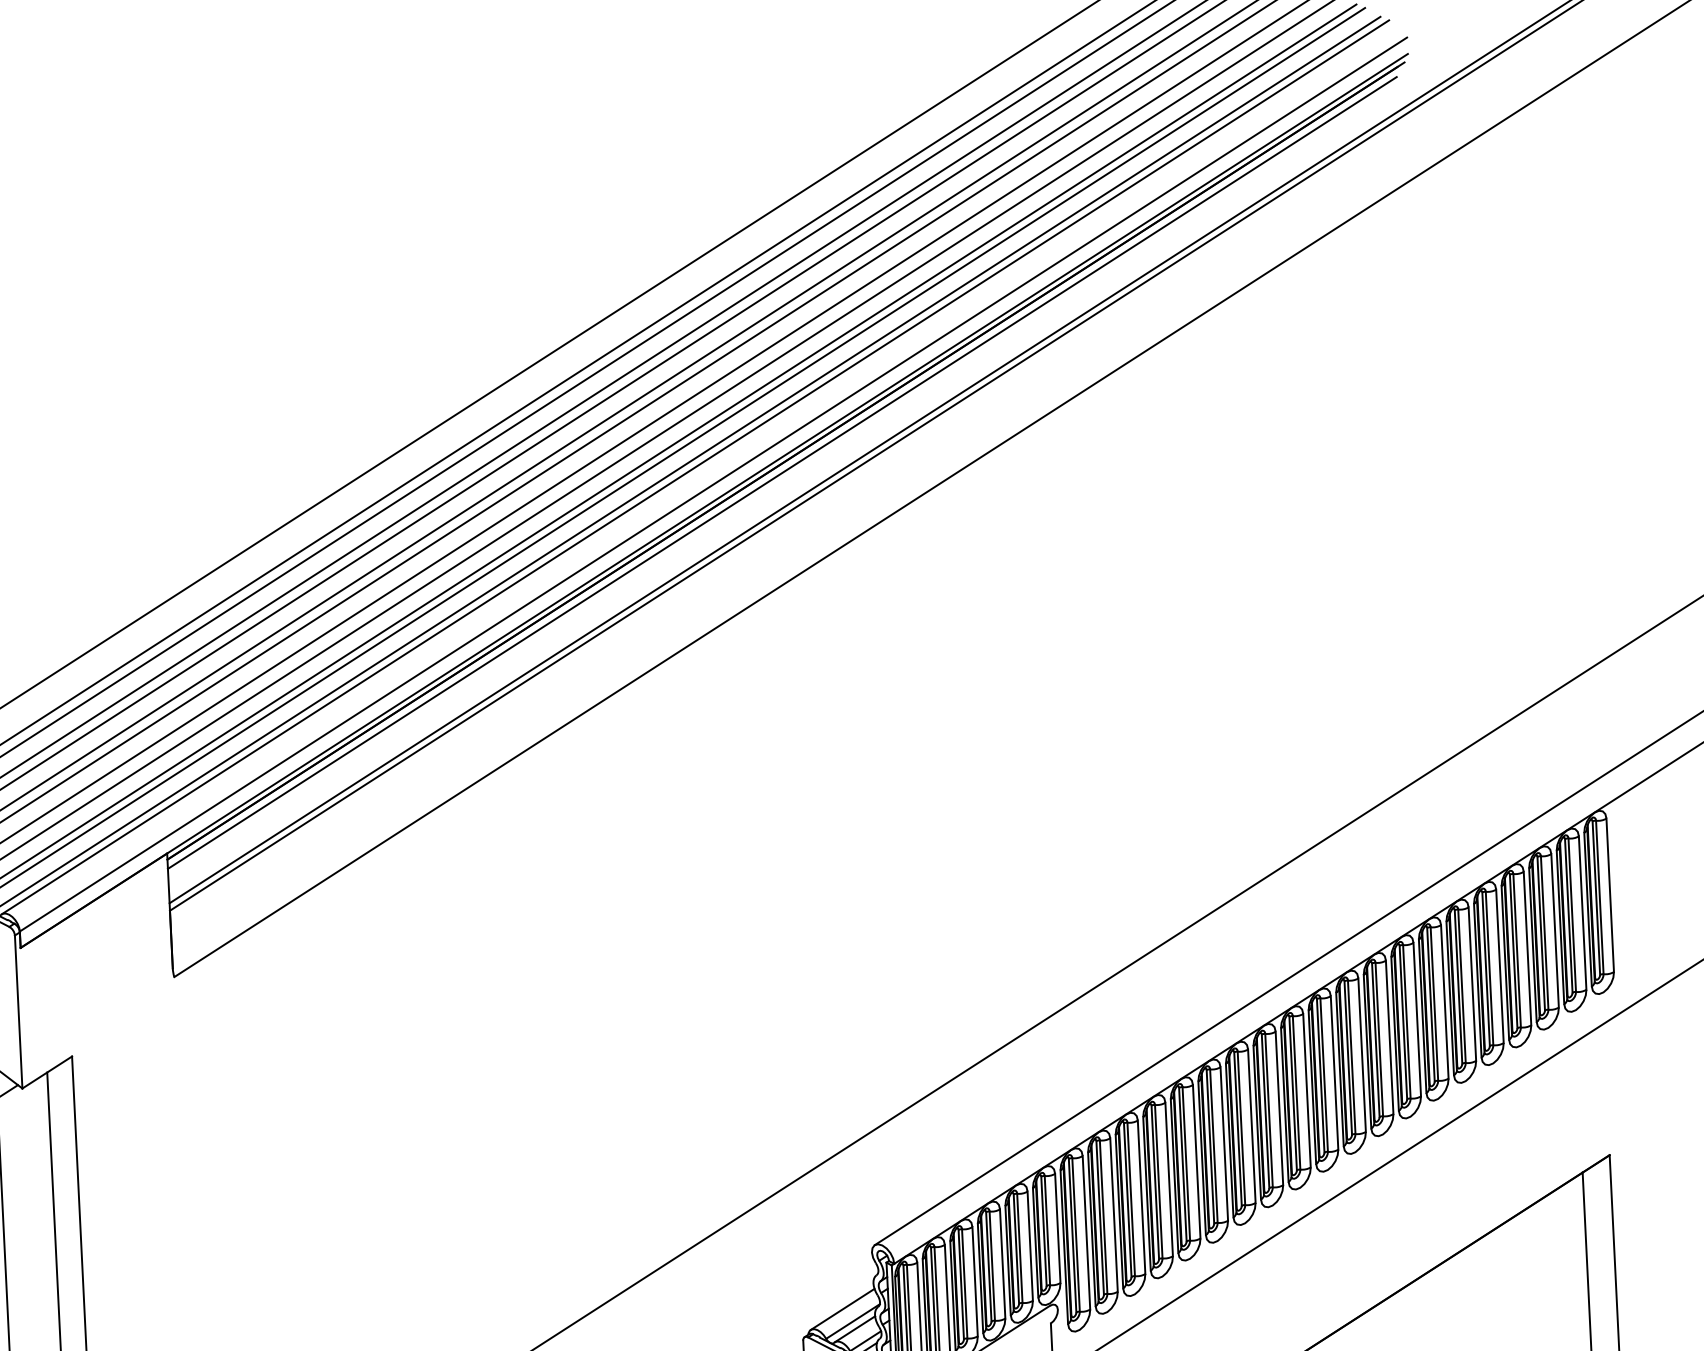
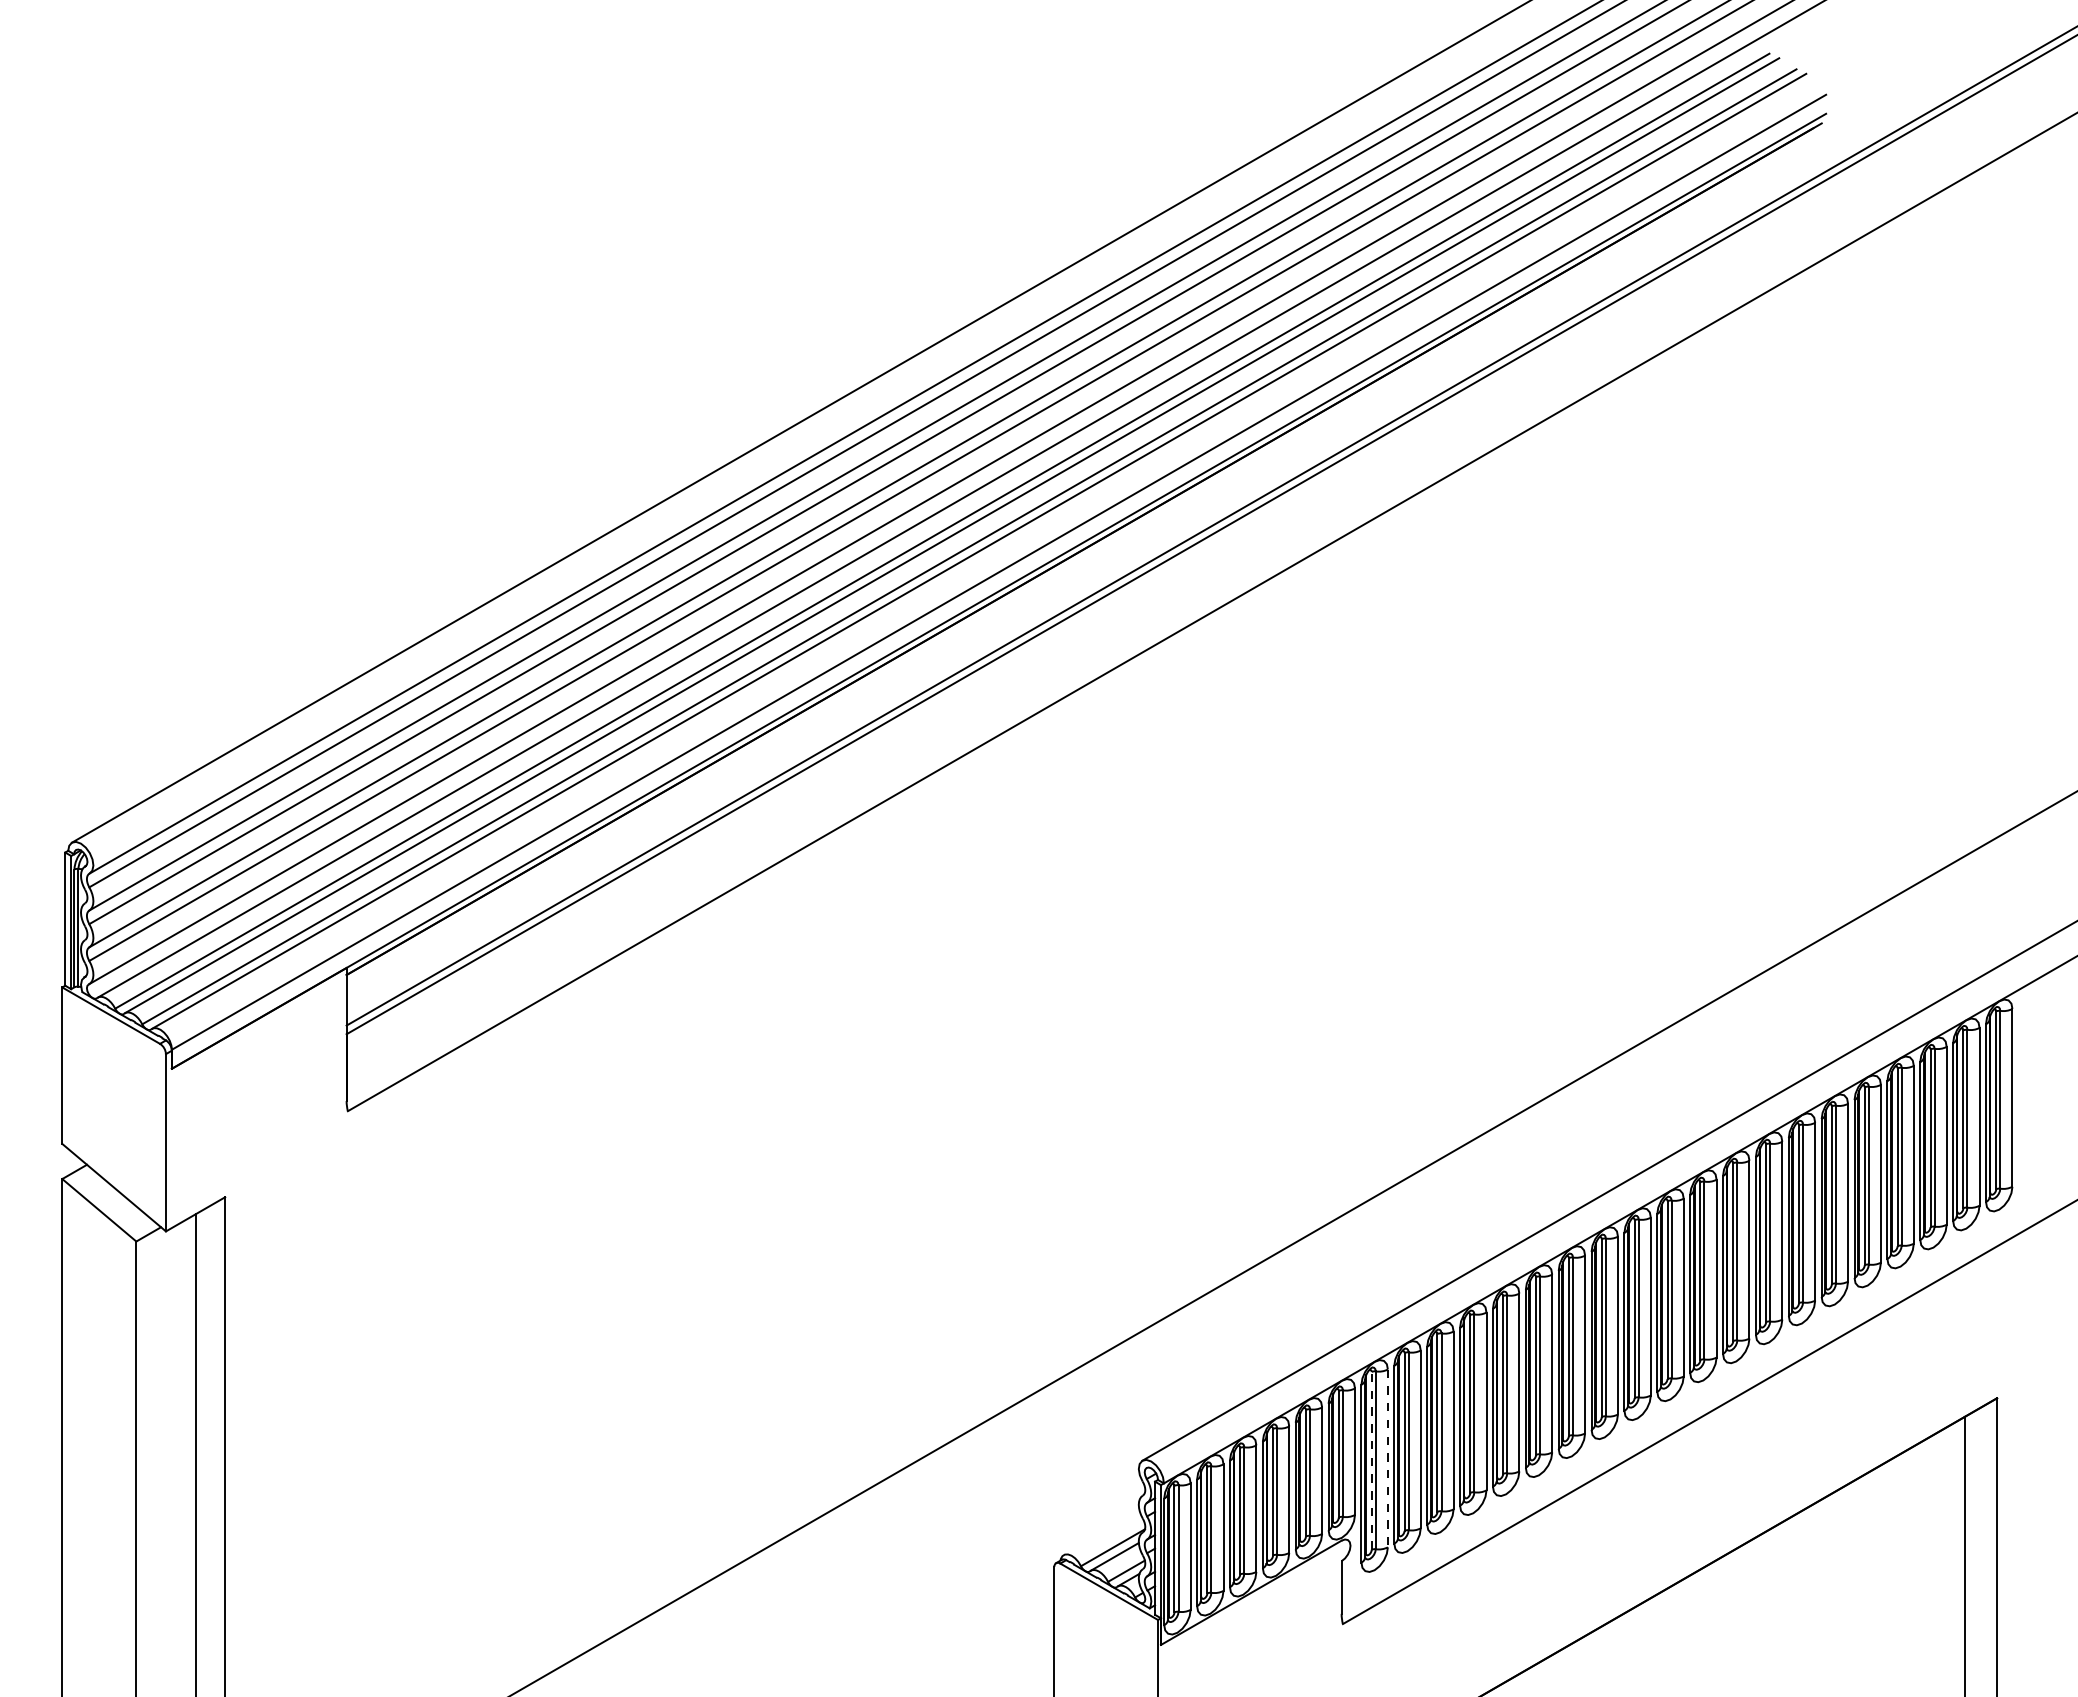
line: (781, 472) -> (1078, 562), removed
line: (1086, 1232) -> (1387, 1458), solid -> dashed
line: (1072, 1235) -> (1371, 1460), solid -> dashed
line: (842, 1309) -> (1101, 1533), removed

